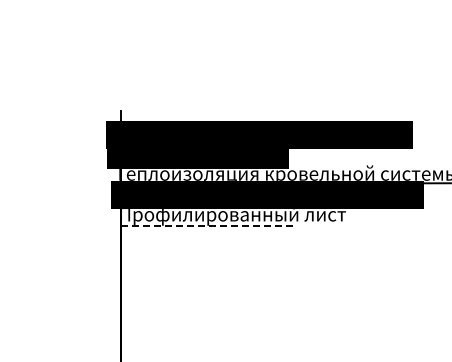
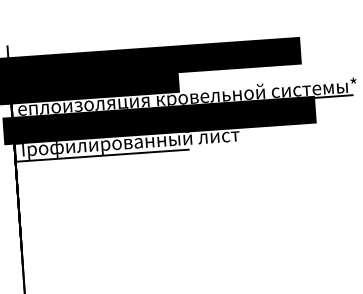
line: (208, 226) -> (103, 155), dashed -> solid

